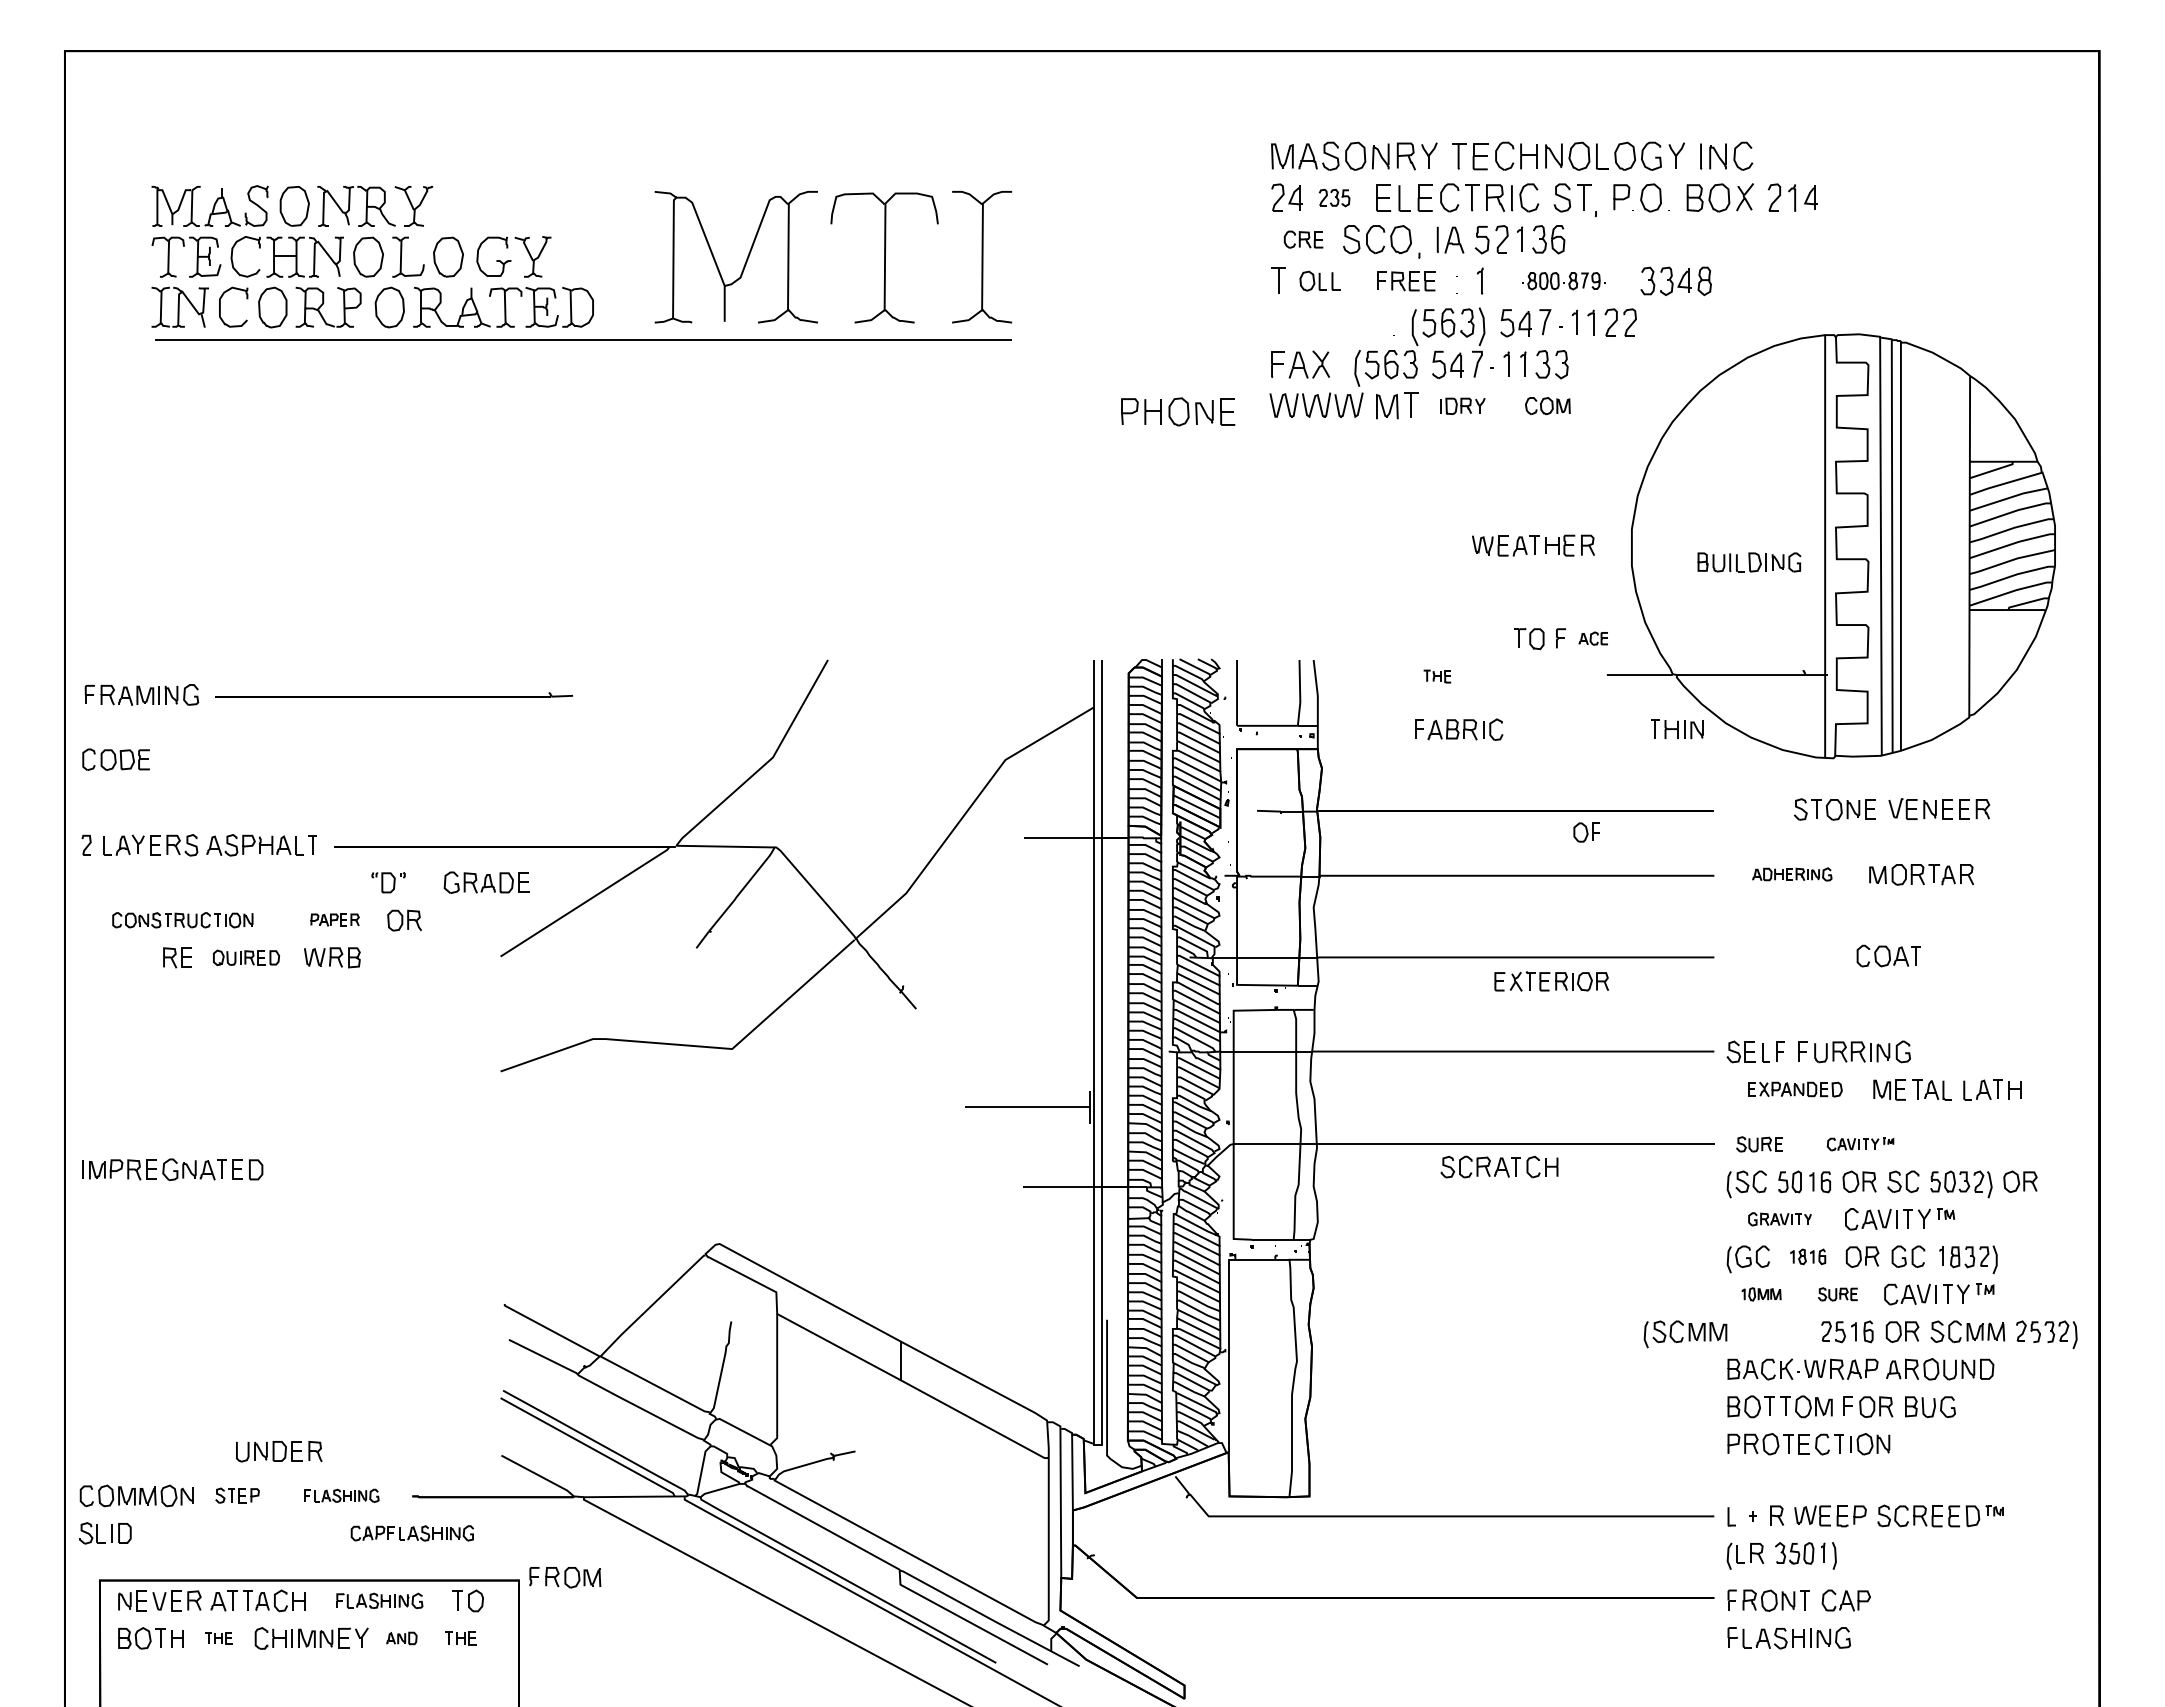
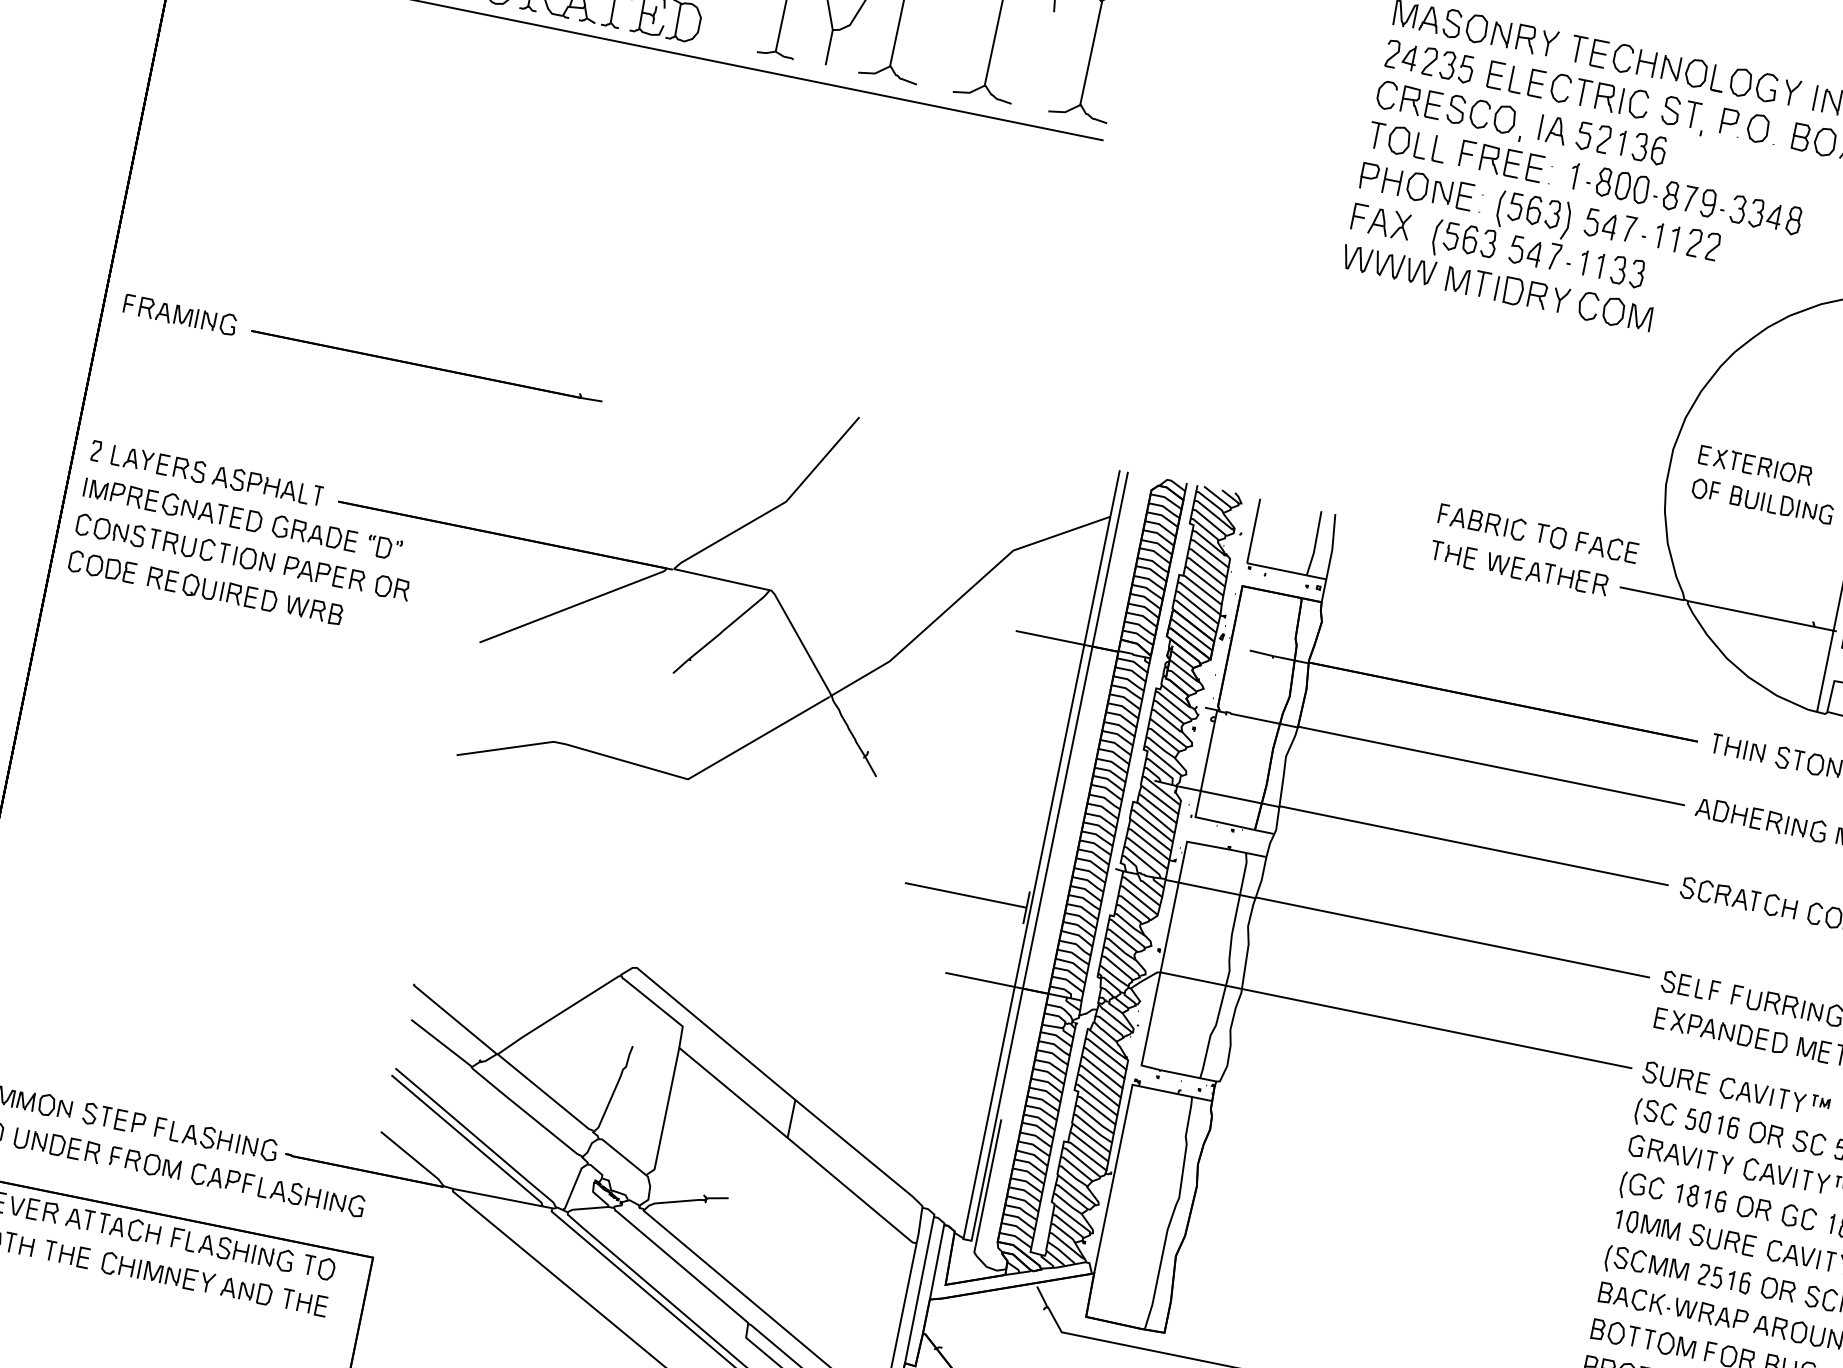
part: (1334, 197) -> (1447, 64), size x1.67
part: (1303, 239) -> (1409, 99), size x1.67
part: (1319, 280) -> (1416, 143), size x1.43
part: (1563, 280) -> (1655, 191), size x1.67
part: (1406, 281) -> (1501, 161), size x1.43
part: (1547, 405) -> (1615, 311), size x1.67
part: (1462, 406) -> (1531, 295), size x1.67
part: (1178, 411) -> (1417, 186), moved
part: (1533, 545) -> (1547, 574), moved
part: (1593, 638) -> (1613, 548), size x1.67
part: (1437, 676) -> (1453, 554), size x1.67
part: (1459, 729) -> (1482, 522), moved
part: (1677, 729) -> (1738, 748), moved
part: (115, 759) -> (101, 566), moved
part: (1586, 832) -> (1705, 489), moved
part: (1792, 874) -> (1761, 819), size x1.67
part: (486, 882) -> (314, 533), moved
part: (334, 919) -> (324, 573), size x1.67
part: (182, 920) -> (174, 543), size x1.43
part: (246, 957) -> (230, 592), size x1.43
part: (1551, 981) -> (1755, 465), moved
part: (1795, 1089) -> (1721, 1030), size x1.43
part: (1759, 1144) -> (1675, 1077), size x1.43
part: (1860, 1144) -> (1774, 1097), size x1.67
part: (1499, 1166) -> (1738, 897), moved
part: (172, 1169) -> (172, 504), moved
part: (1779, 1219) -> (1680, 1155), size x1.67
part: (1807, 1256) -> (1700, 1197), size x1.43
part: (1761, 1294) -> (1647, 1225), size x1.67
part: (1837, 1294) -> (1722, 1240), size x1.67
part: (1685, 1334) -> (1646, 1265), moved
part: (279, 1451) -> (57, 1145), moved
part: (237, 1495) -> (114, 1118), size x1.43
part: (341, 1495) -> (216, 1138), size x1.67
part: (412, 1533) -> (278, 1190), size x1.43
part: (565, 1577) -> (145, 1163), moved
part: (379, 1600) -> (232, 1249), size x1.43
part: (218, 1638) -> (67, 1254), size x1.67
part: (401, 1638) -> (246, 1291), size x1.67
part: (460, 1638) -> (304, 1302), size x1.43

